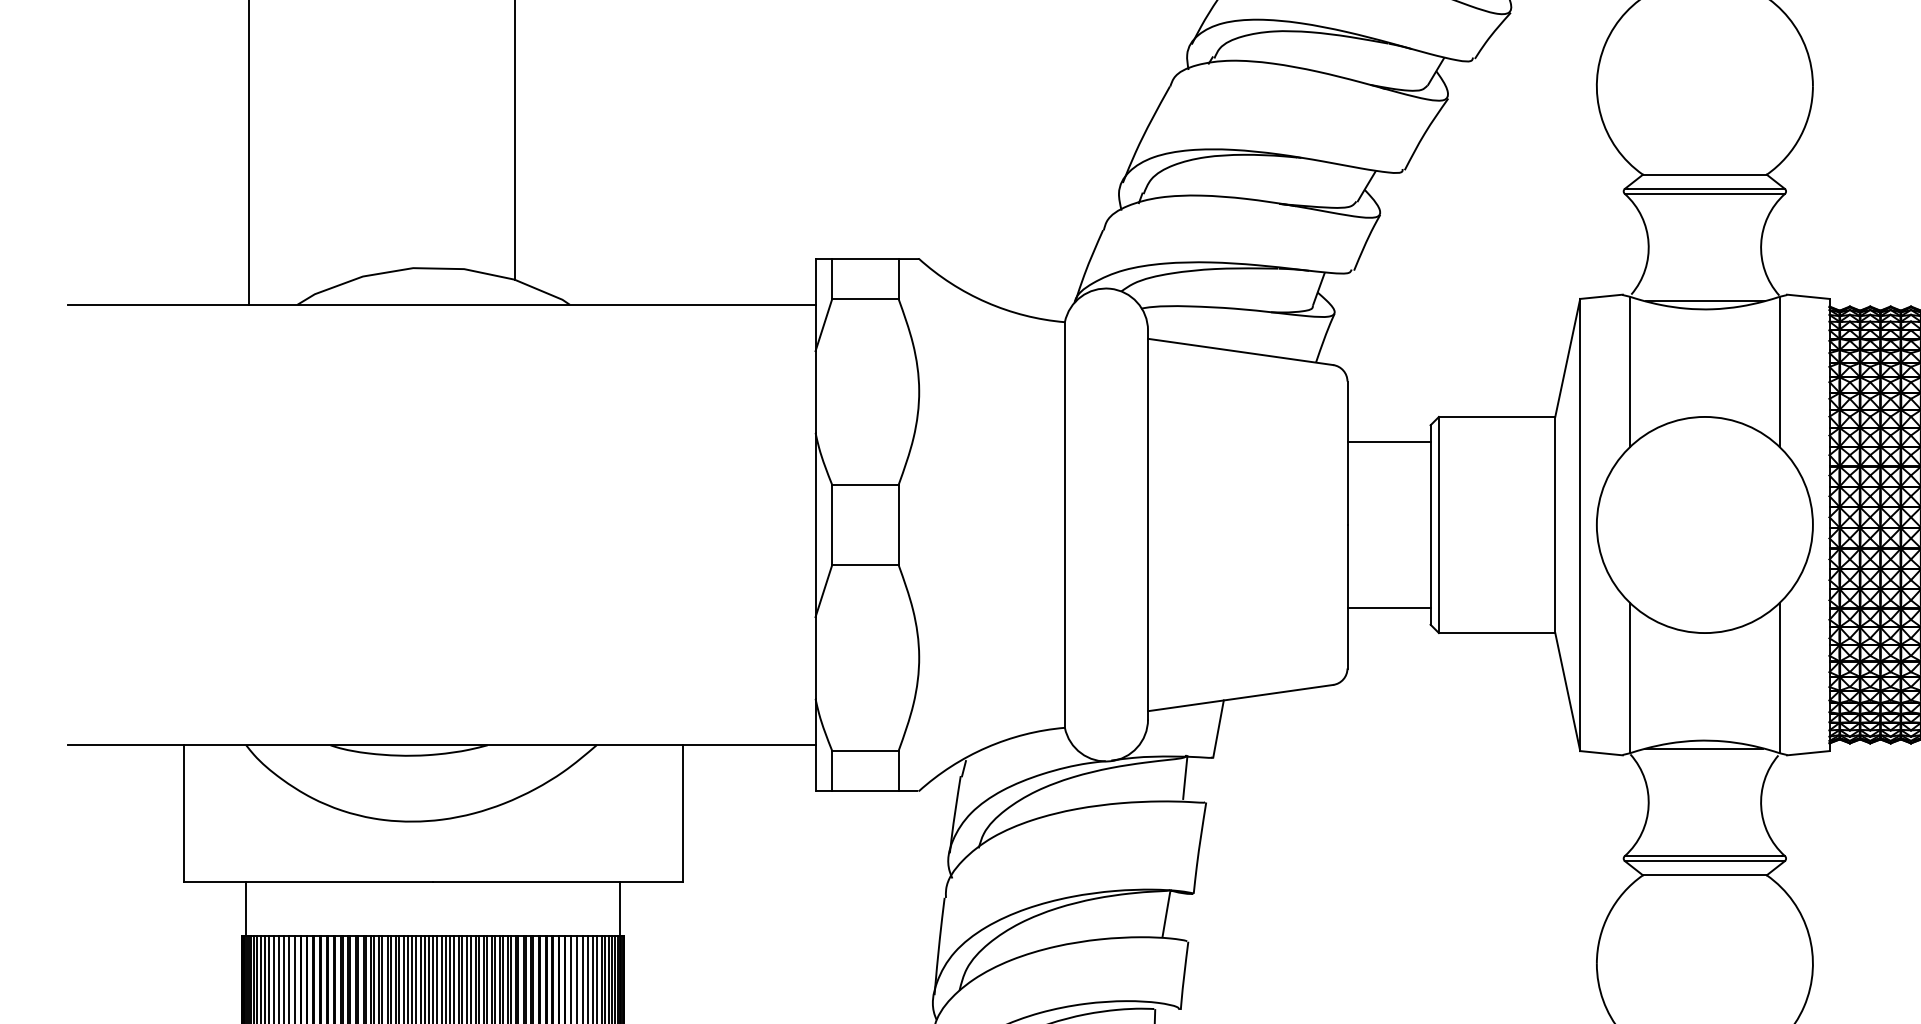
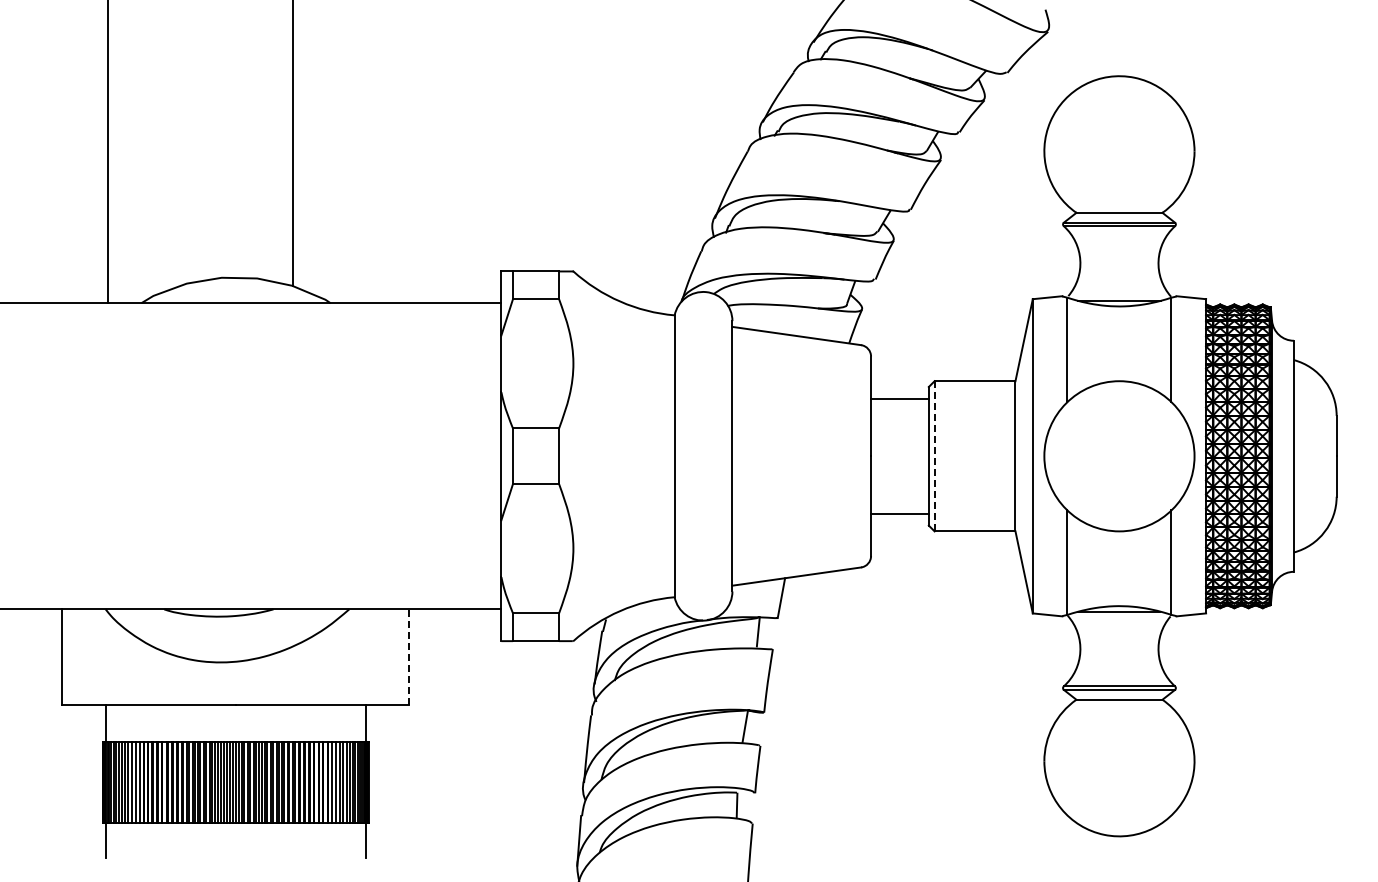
line: (1438, 525) -> (934, 456), solid -> dashed
line: (681, 814) -> (408, 657), solid -> dashed

